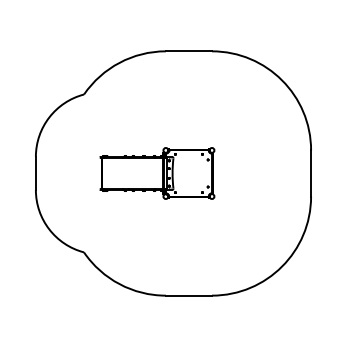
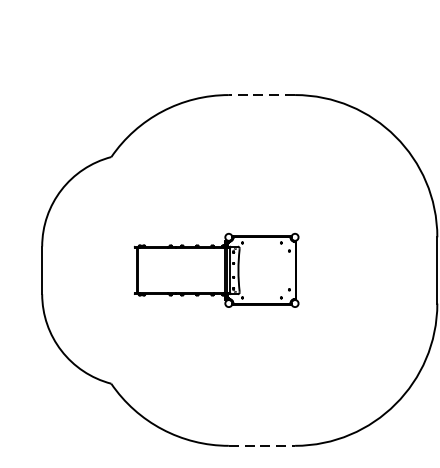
line: (188, 51) -> (261, 95), solid -> dashed
line: (189, 295) -> (262, 445), solid -> dashed

